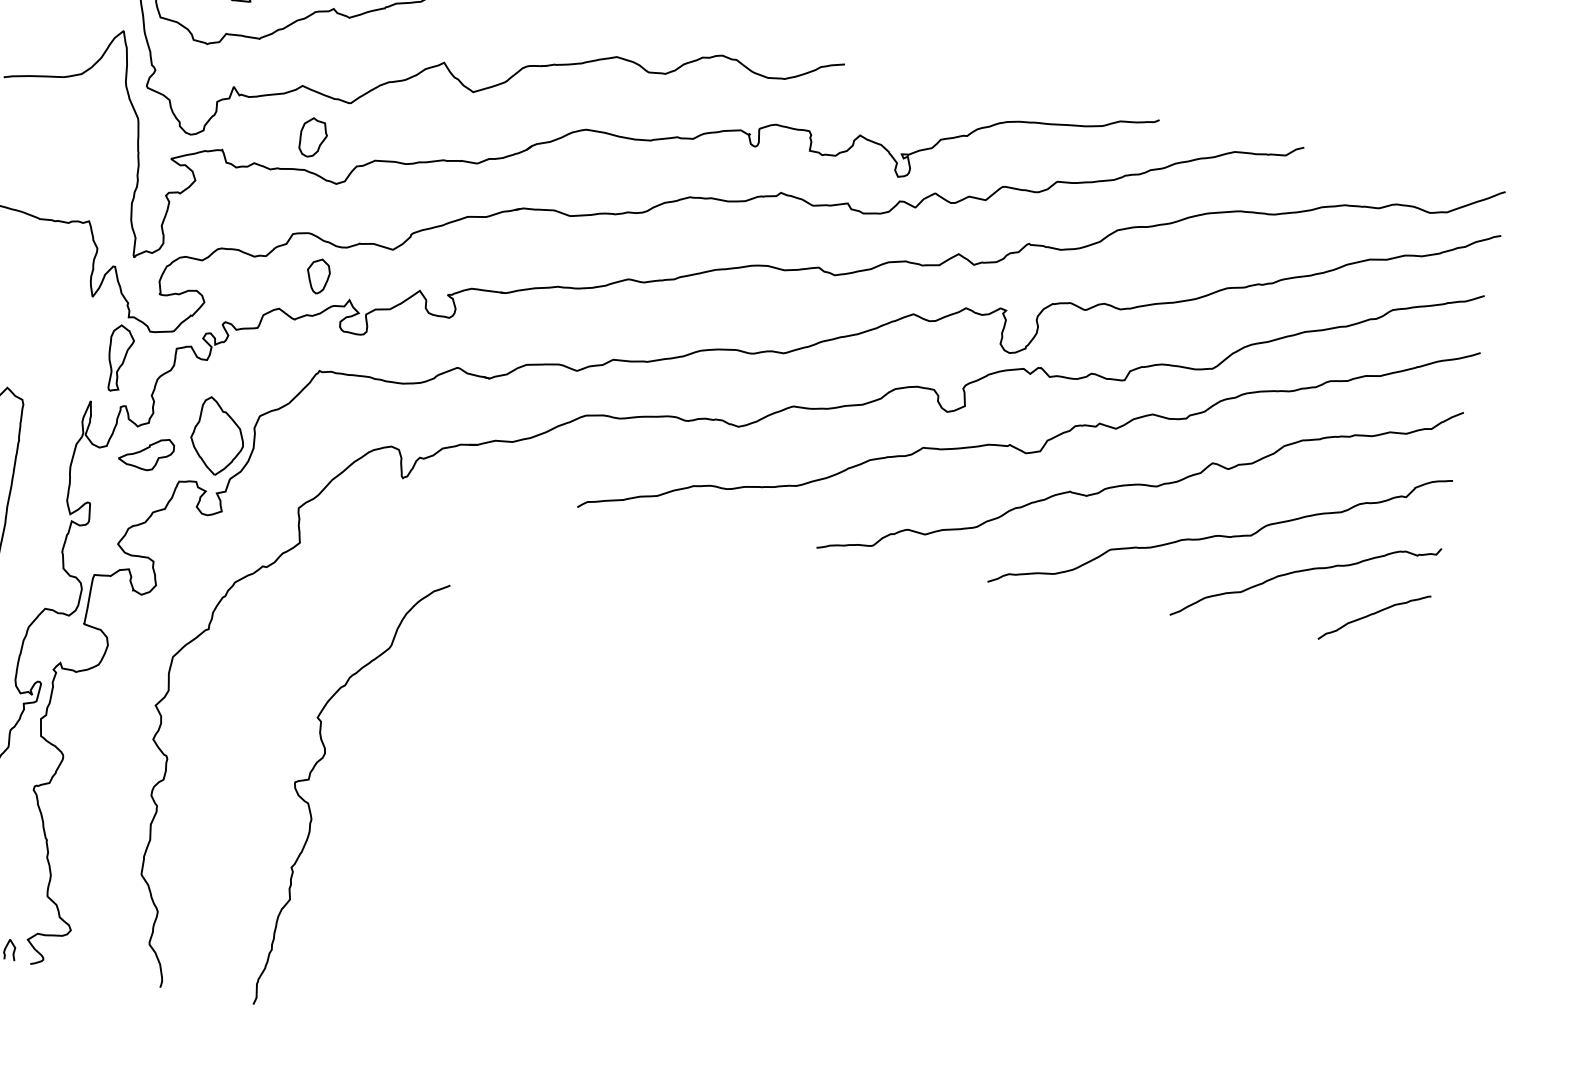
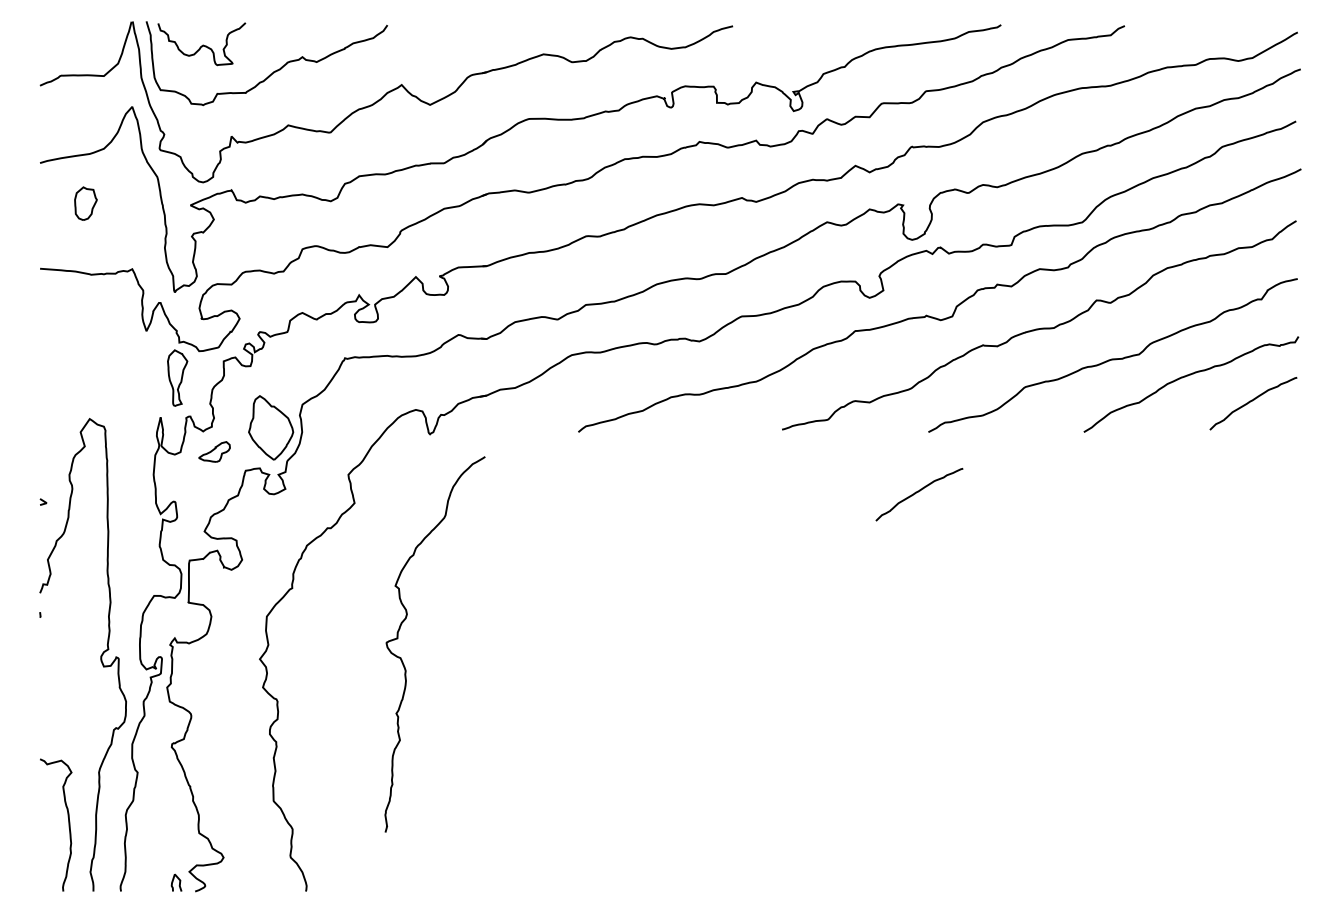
part: (312, 137) -> (85, 203), moved
part: (318, 275) -> (329, 279), removed
part: (146, 452) -> (214, 451), size x0.7
curve: (963, 650) -> (918, 492), added
curve: (310, 805) -> (402, 659), moved

